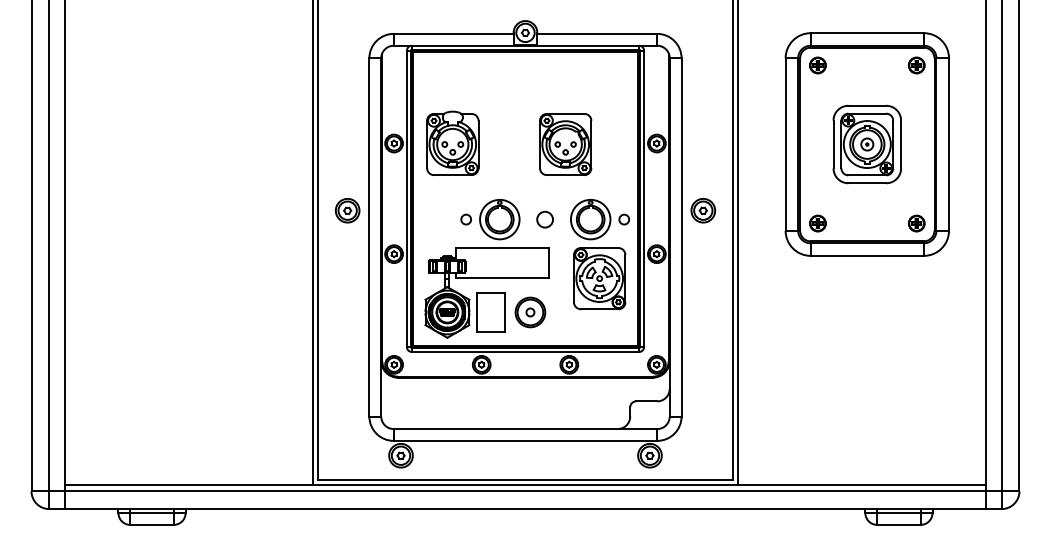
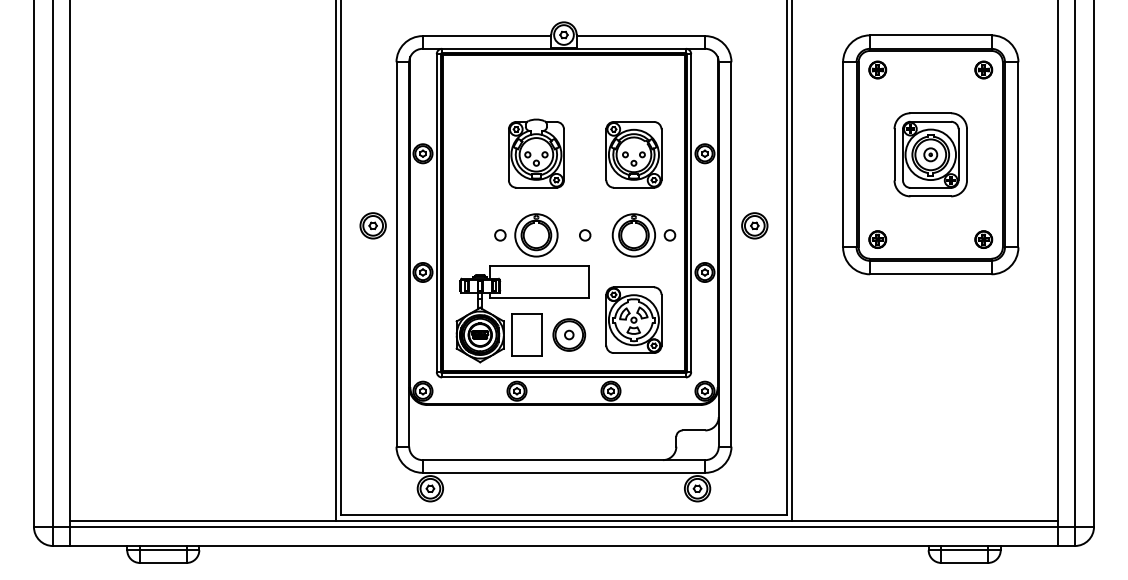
part: (452, 142) -> (536, 152), moved
part: (565, 144) -> (633, 154), moved
circle: (545, 219) -> (585, 235), size x0.62
part: (599, 278) -> (633, 320), moved

